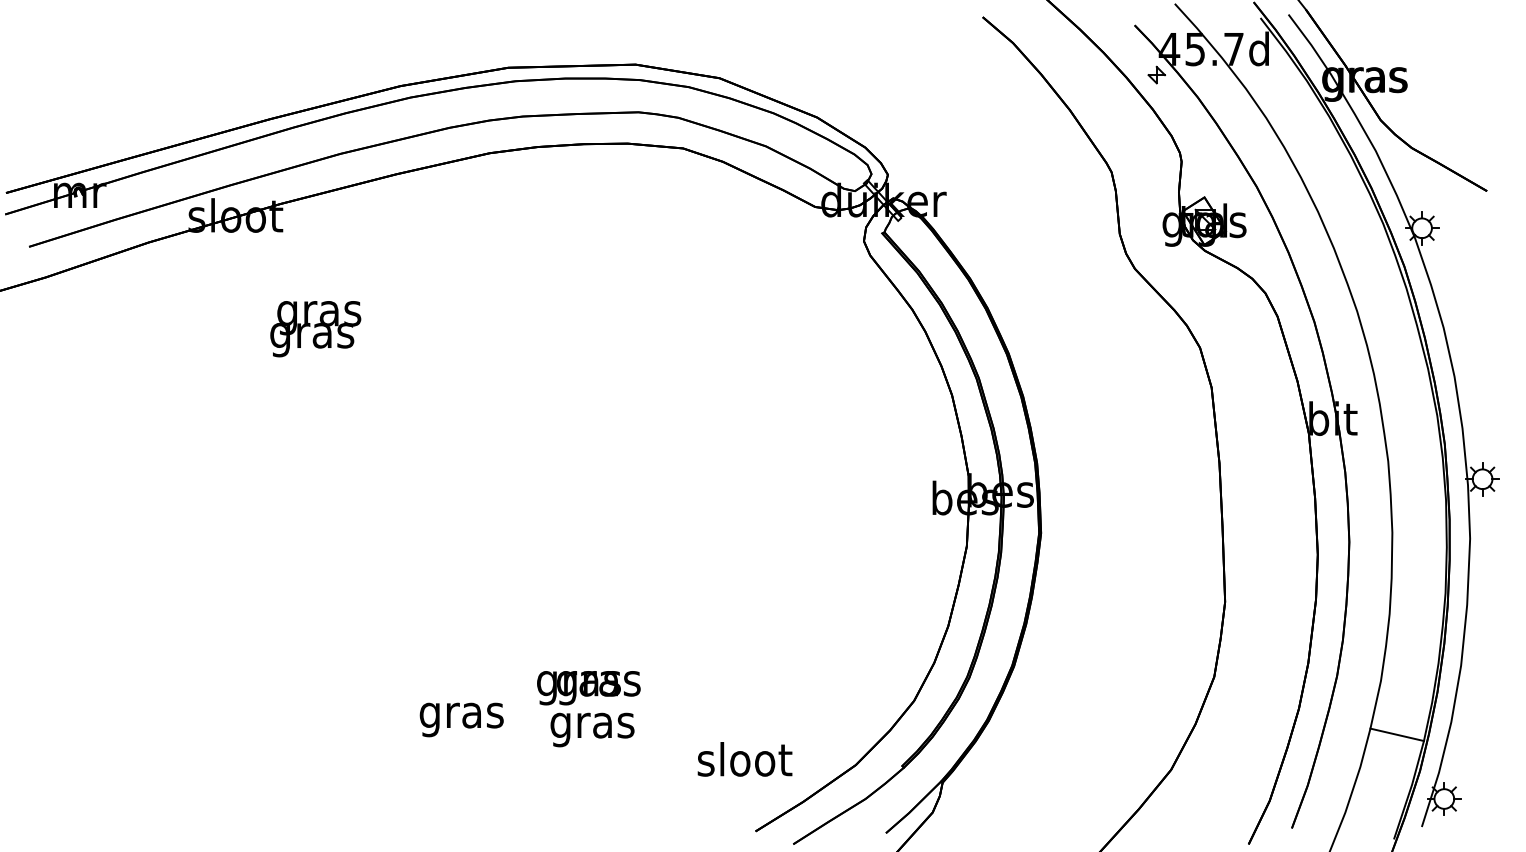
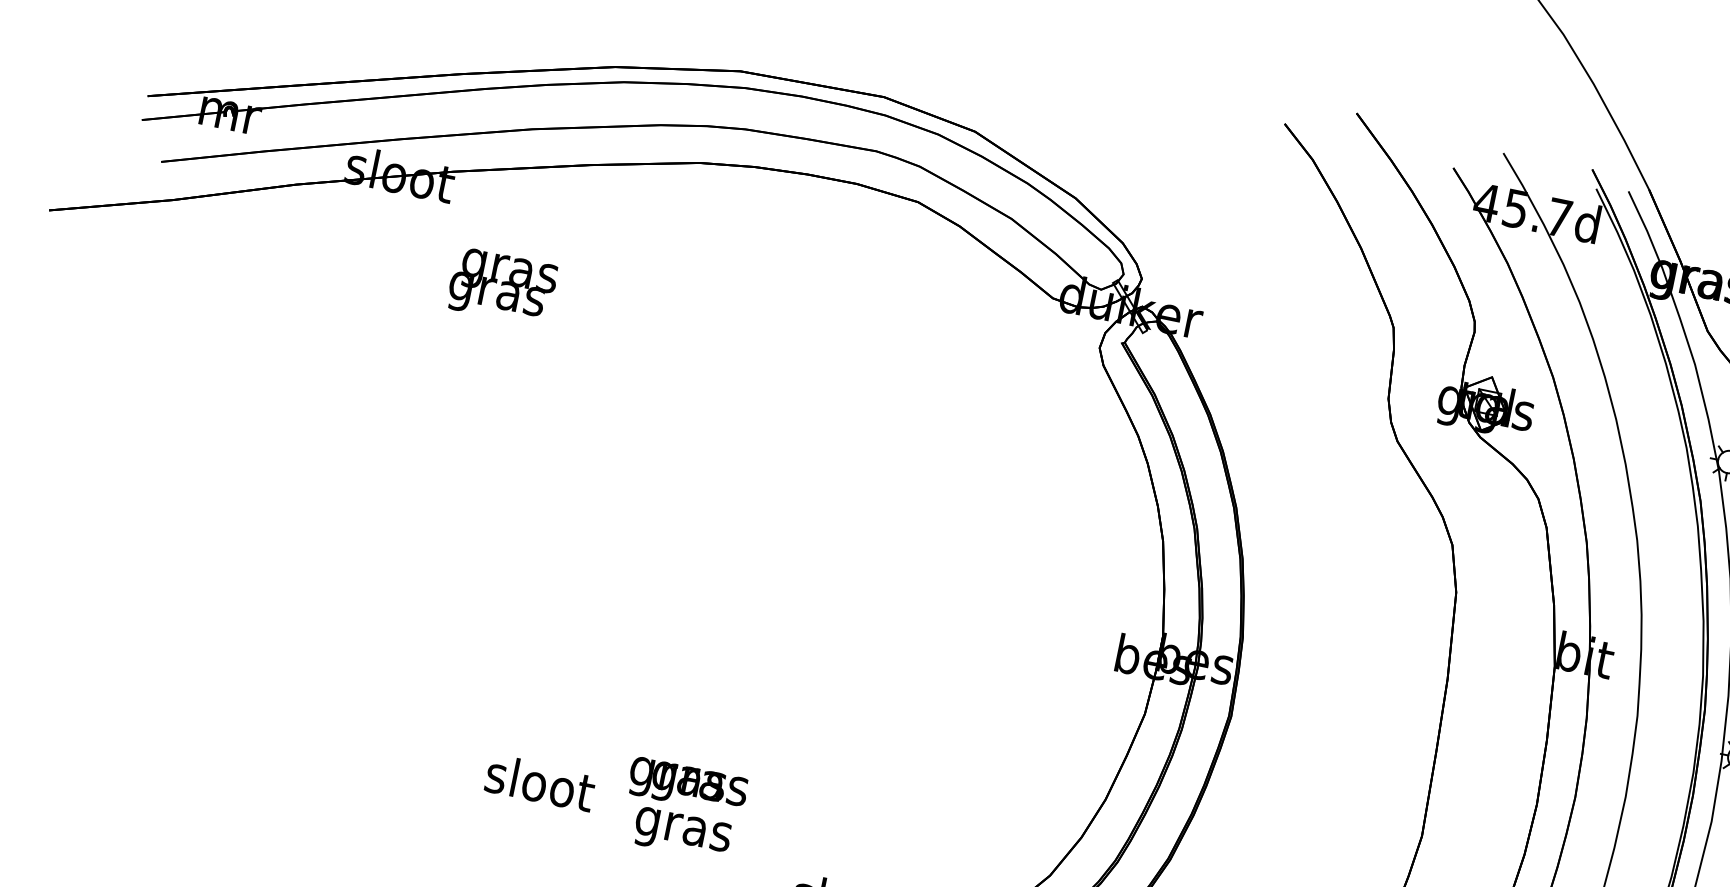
part: (1156, 74) -> (1466, 228), removed
text: (315, 329) -> (502, 287), moved
text: (462, 715) -> (539, 787), gras -> sloot

